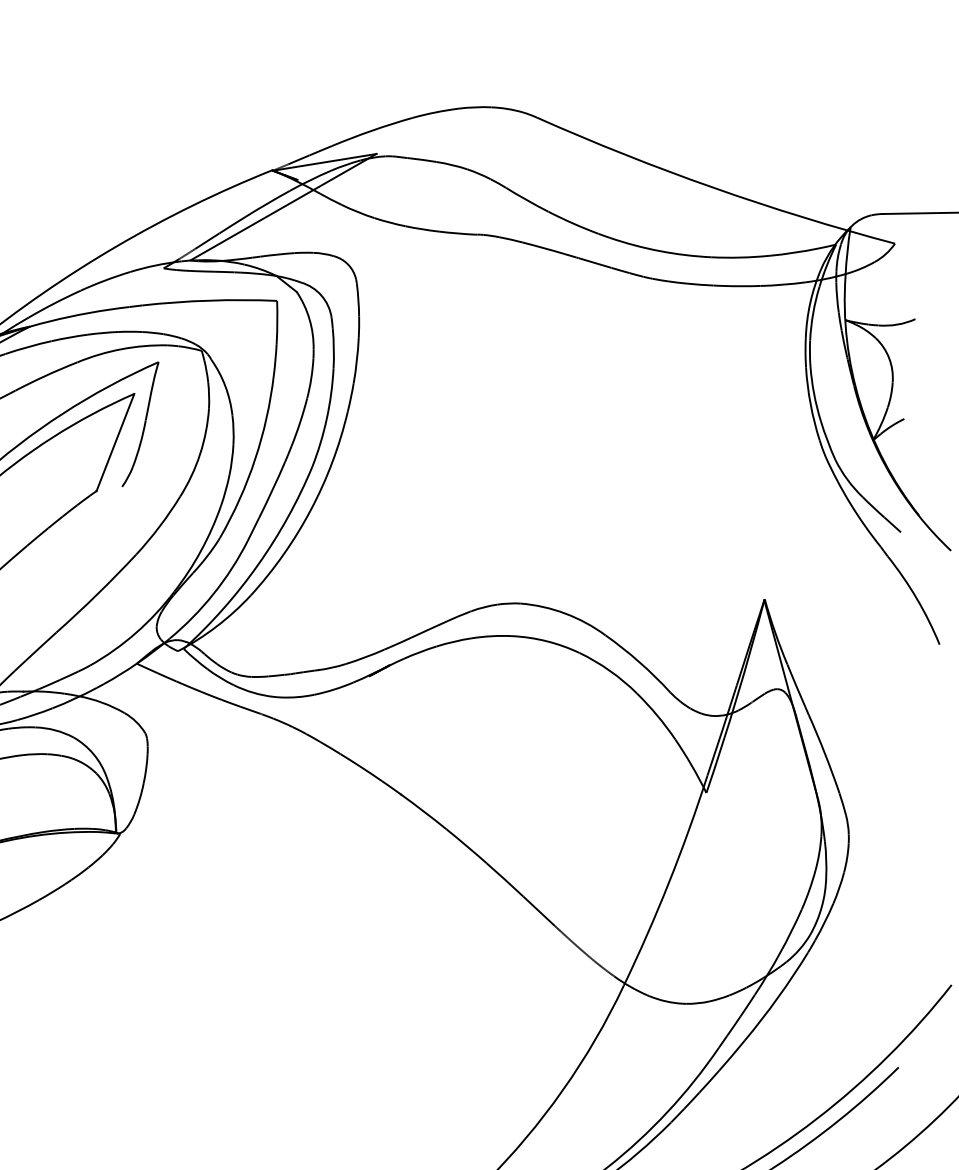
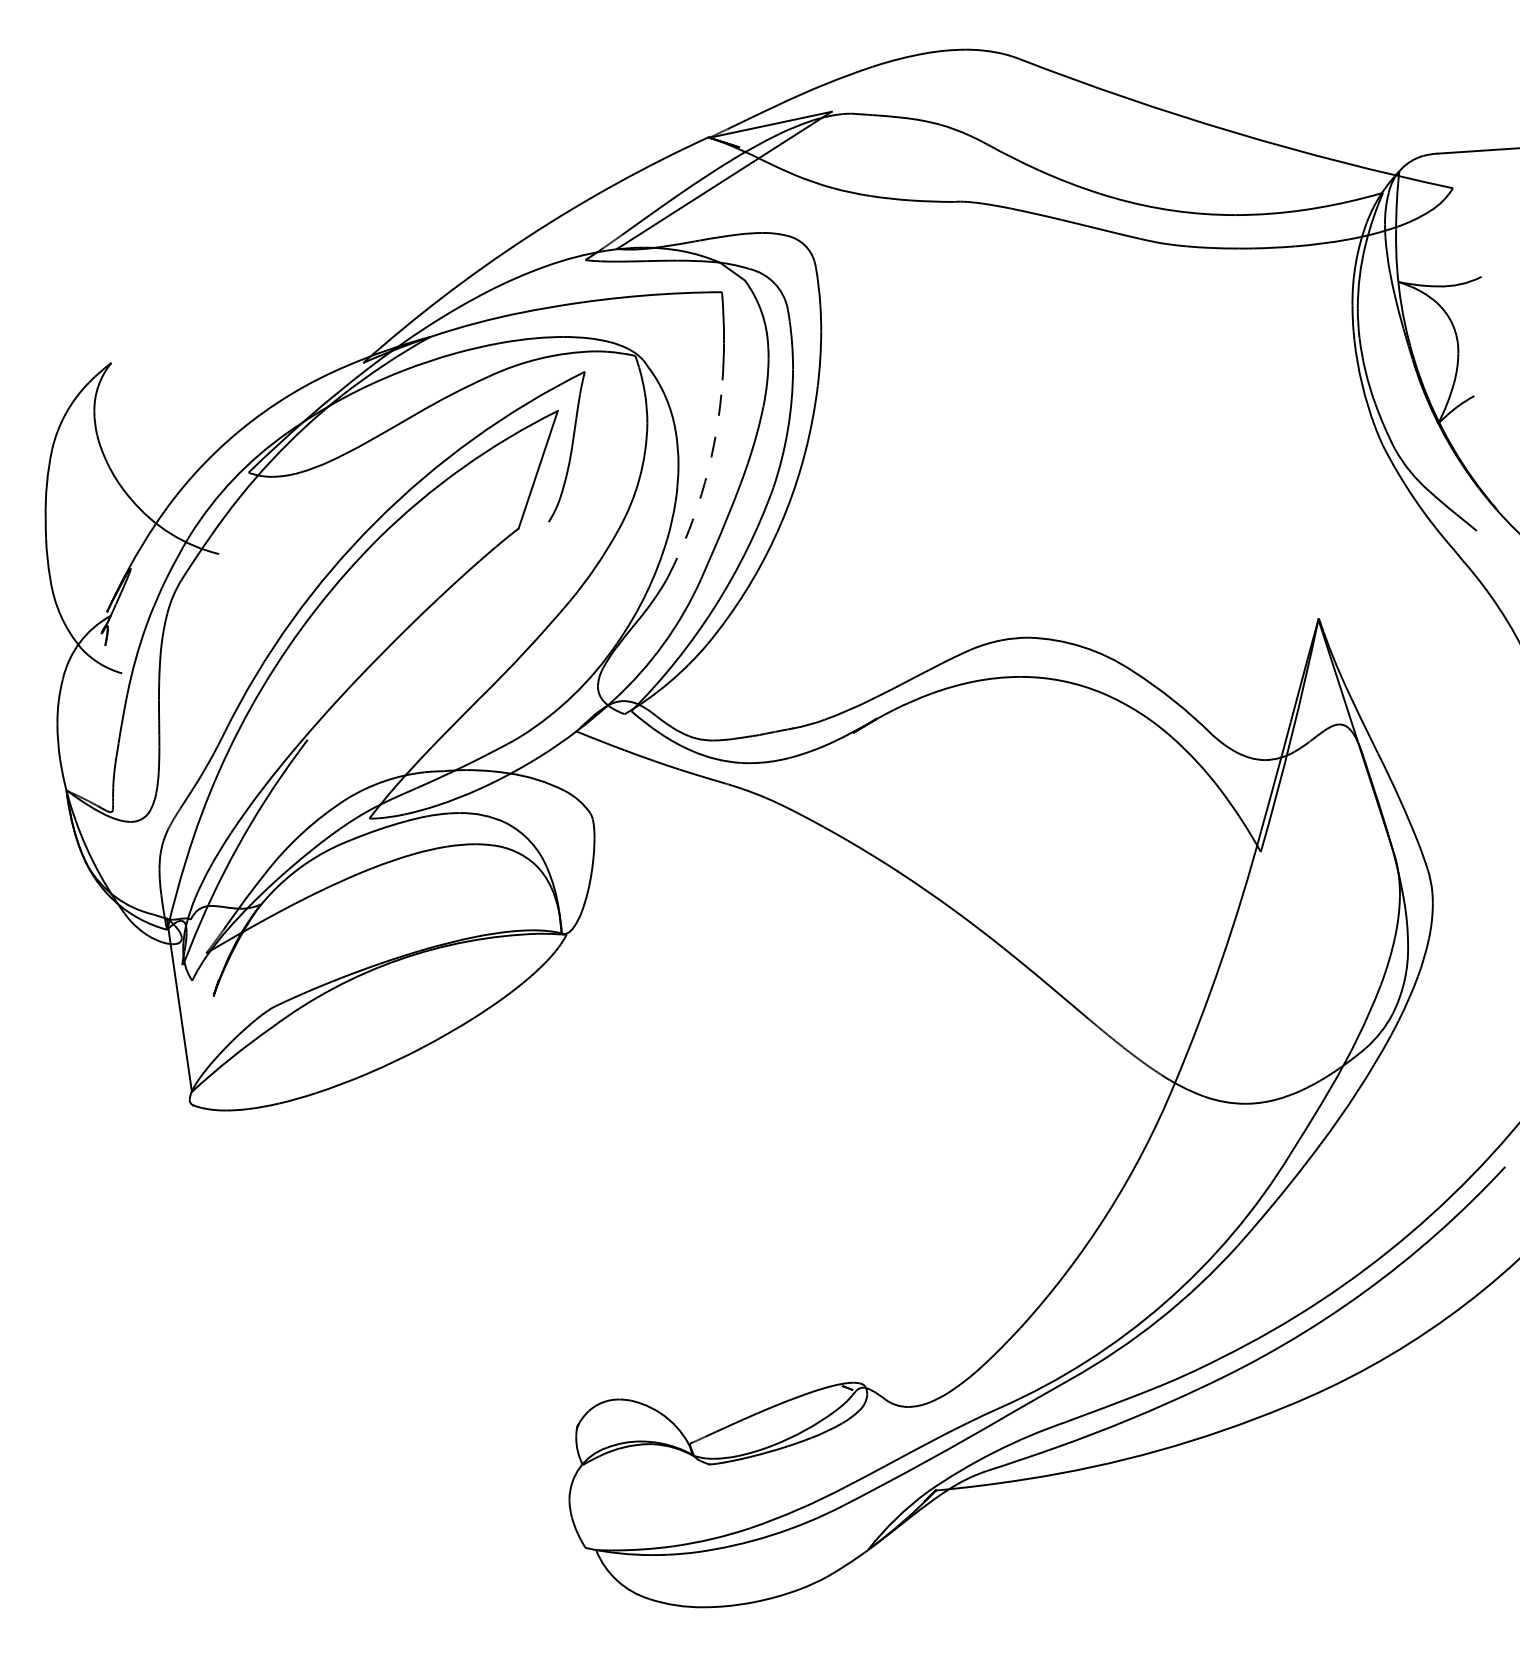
arc: (255, 459) -> (705, 481), solid -> dashed

